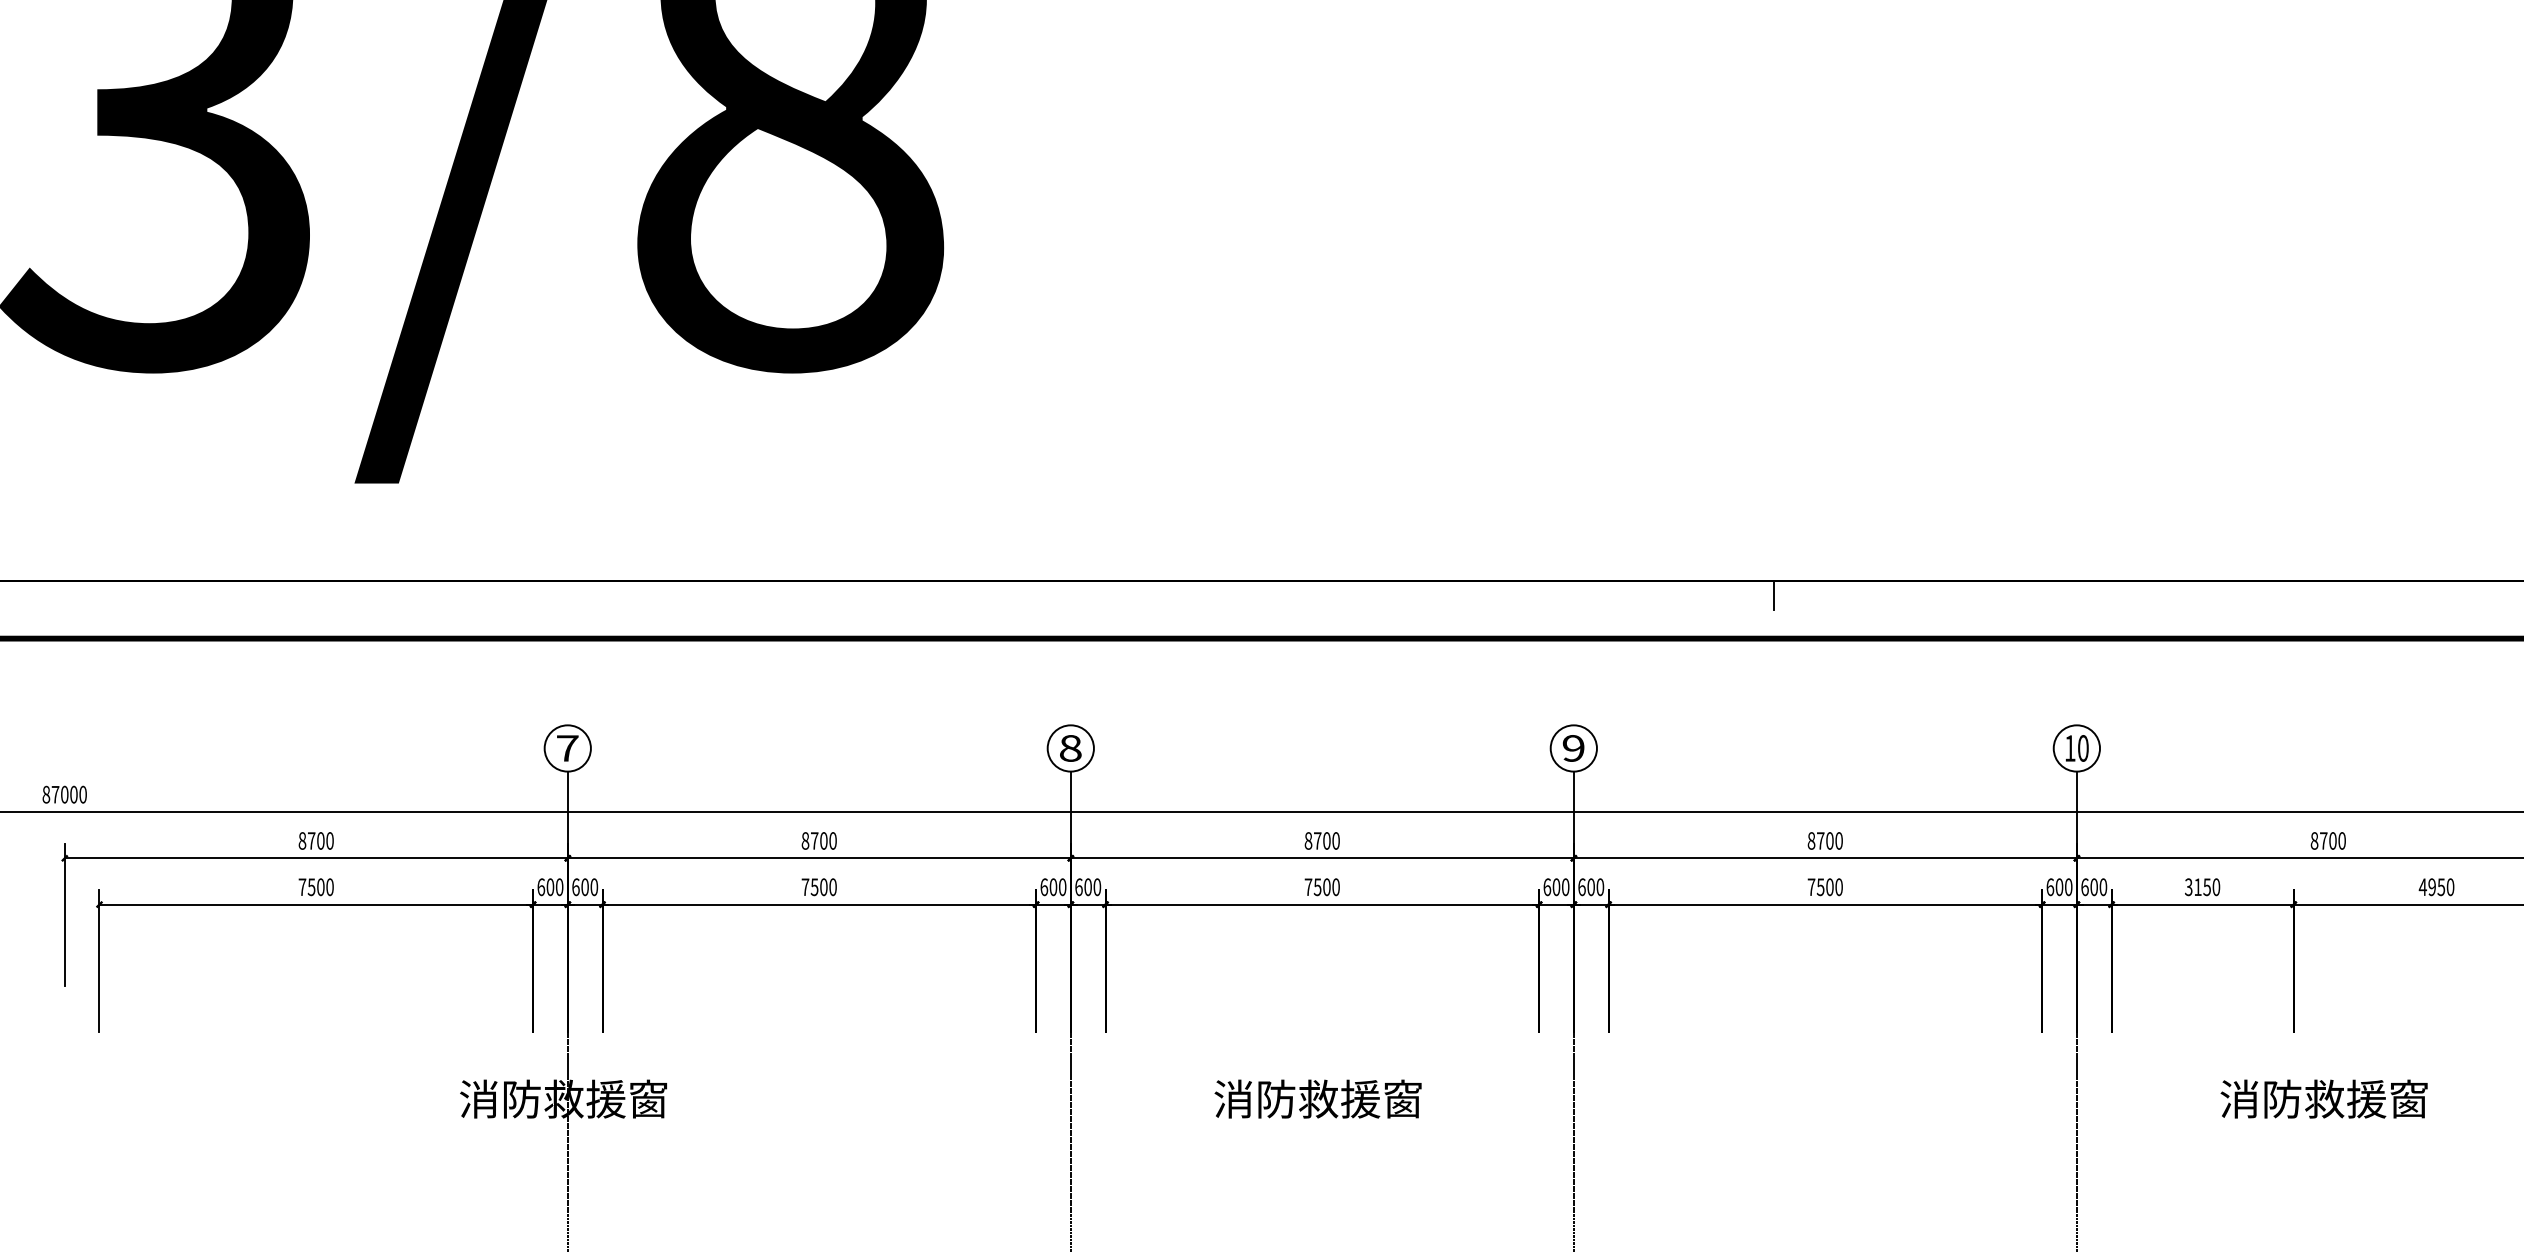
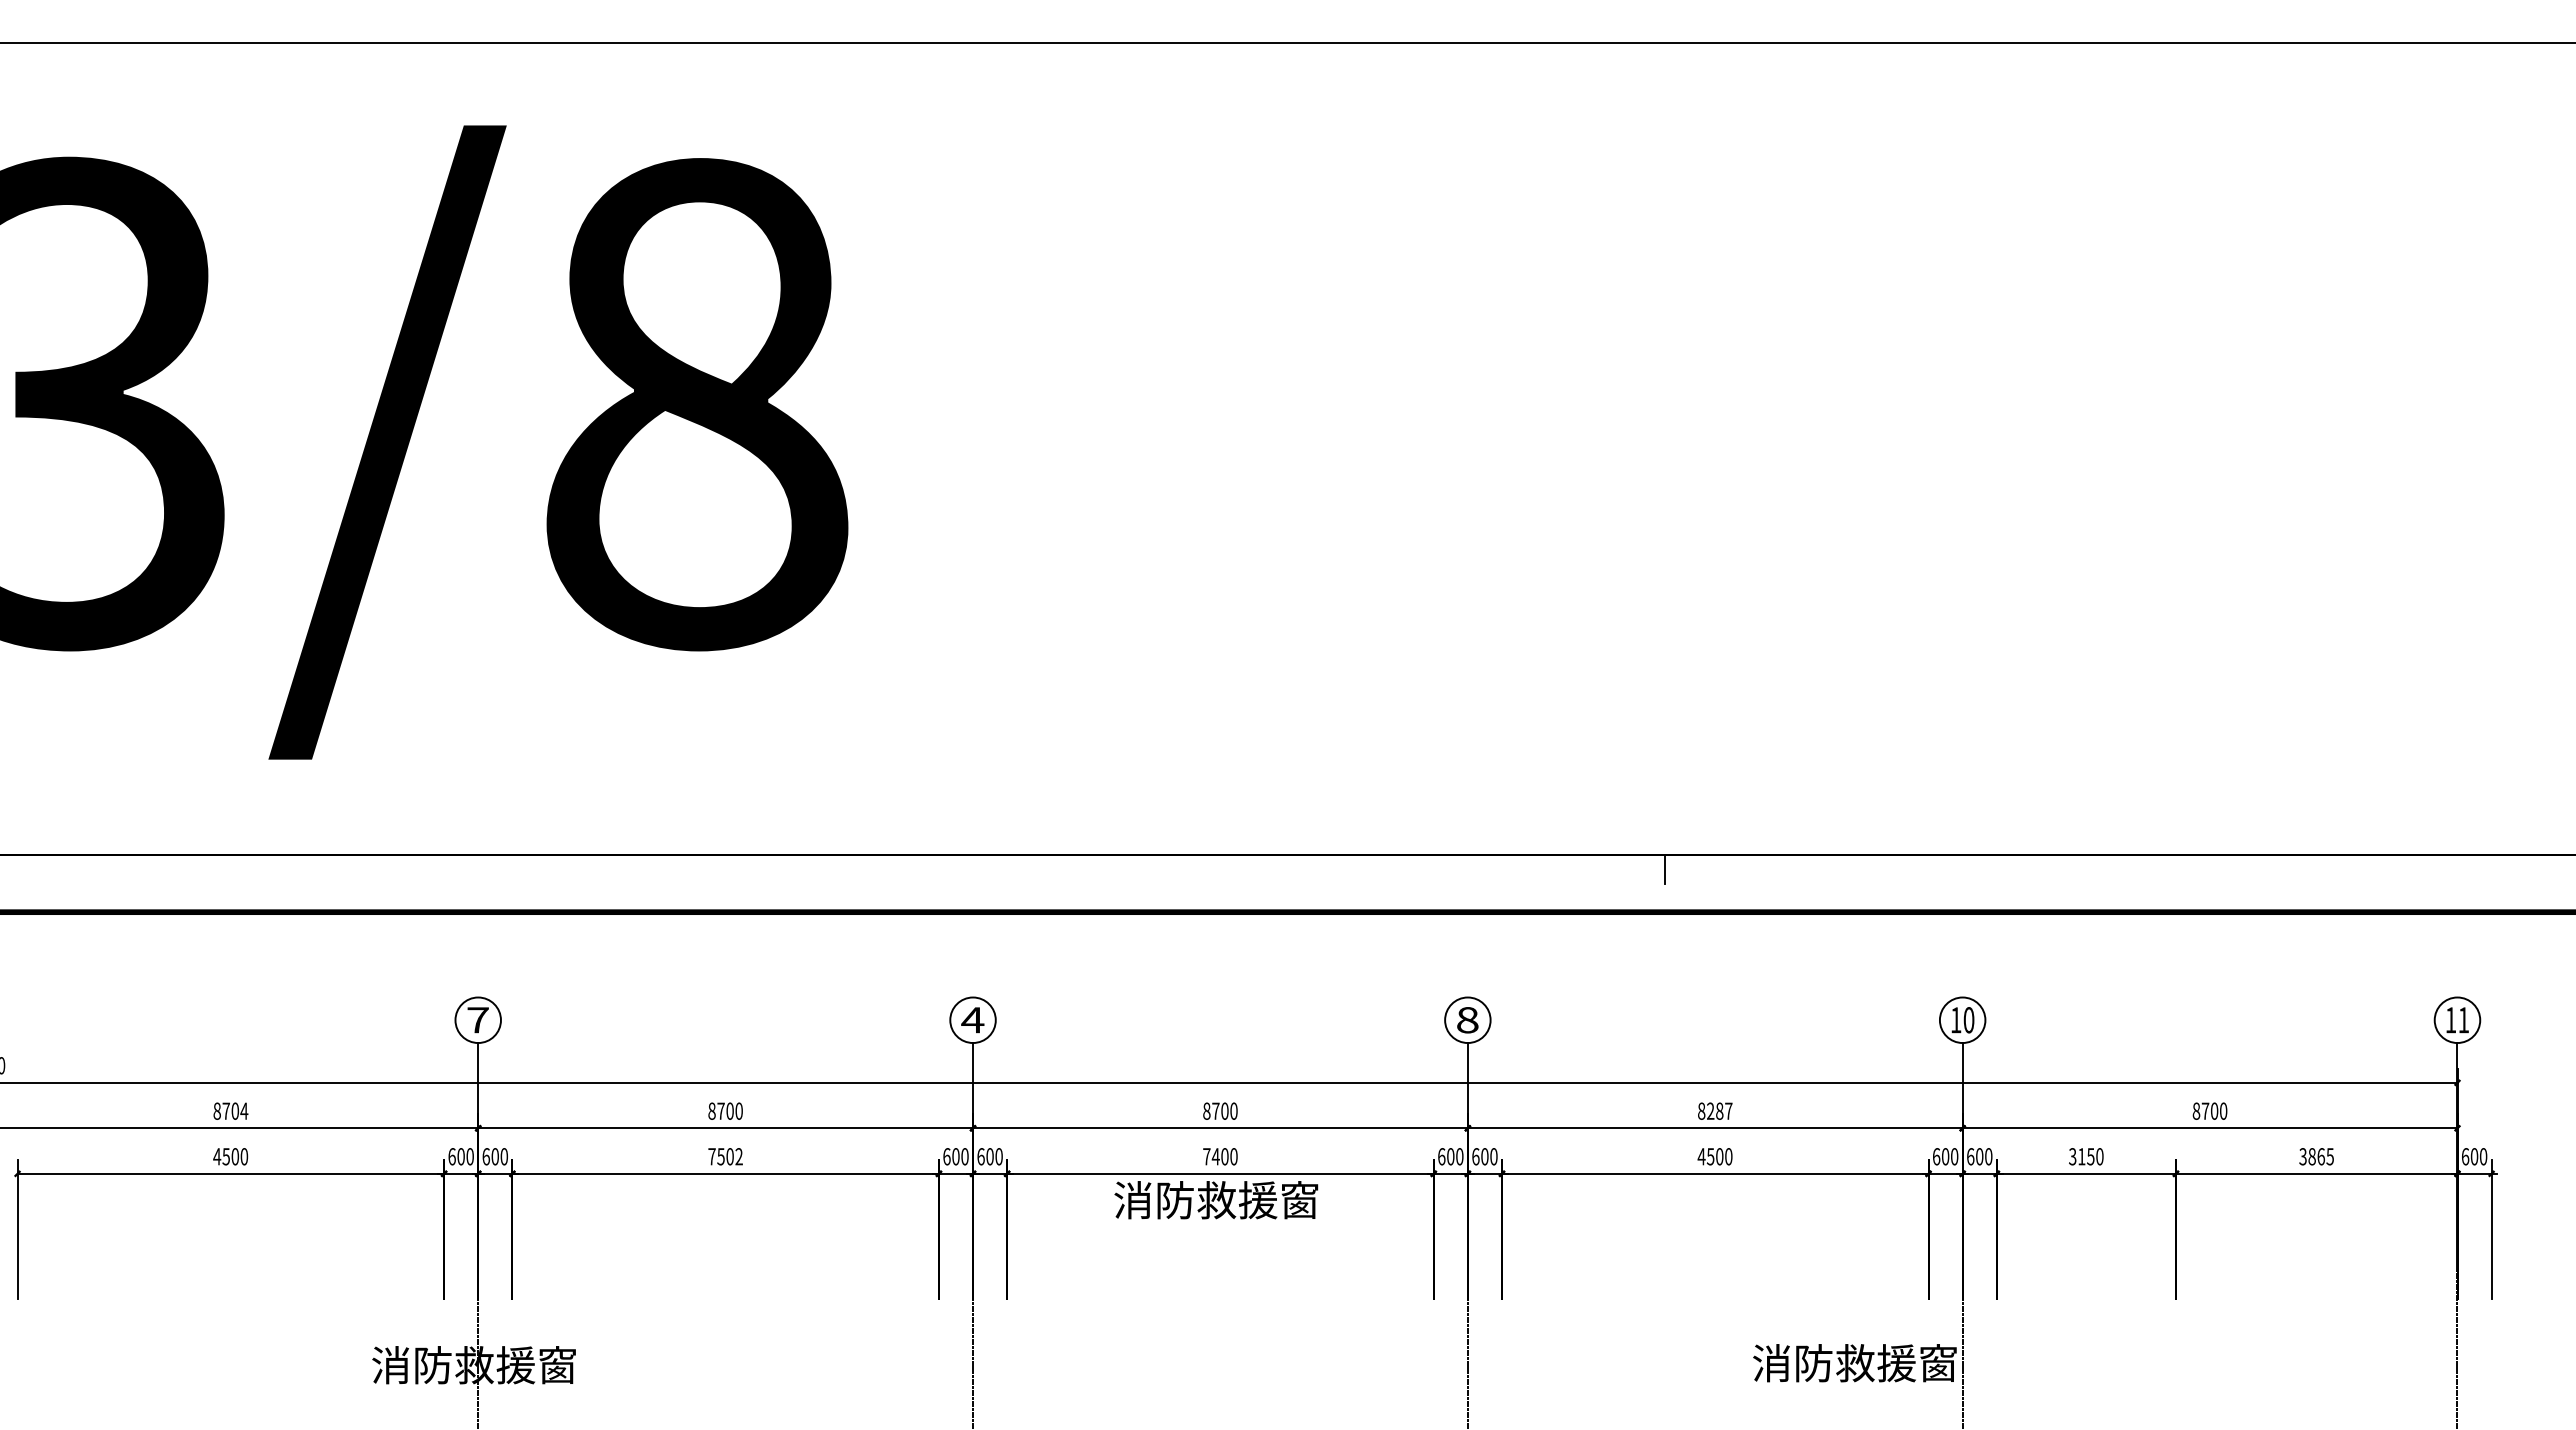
text: (1070, 748) -> (972, 1020), 8 -> 4
text: (1573, 748) -> (1467, 1020), 9 -> 8
text: (330, 840) -> (244, 1110), 8700 -> 8704
text: (1829, 840) -> (1719, 1110), 8700 -> 8287
text: (302, 886) -> (217, 1156), 7500 -> 4500
text: (832, 886) -> (738, 1156), 7500 -> 7502
text: (1317, 886) -> (1215, 1156), 7500 -> 7400
text: (1811, 886) -> (1701, 1156), 7500 -> 4500
text: (2436, 886) -> (2316, 1156), 4950 -> 3865
text: (1318, 1099) -> (1216, 1200), moved
text: (2323, 1099) -> (1854, 1363), moved

